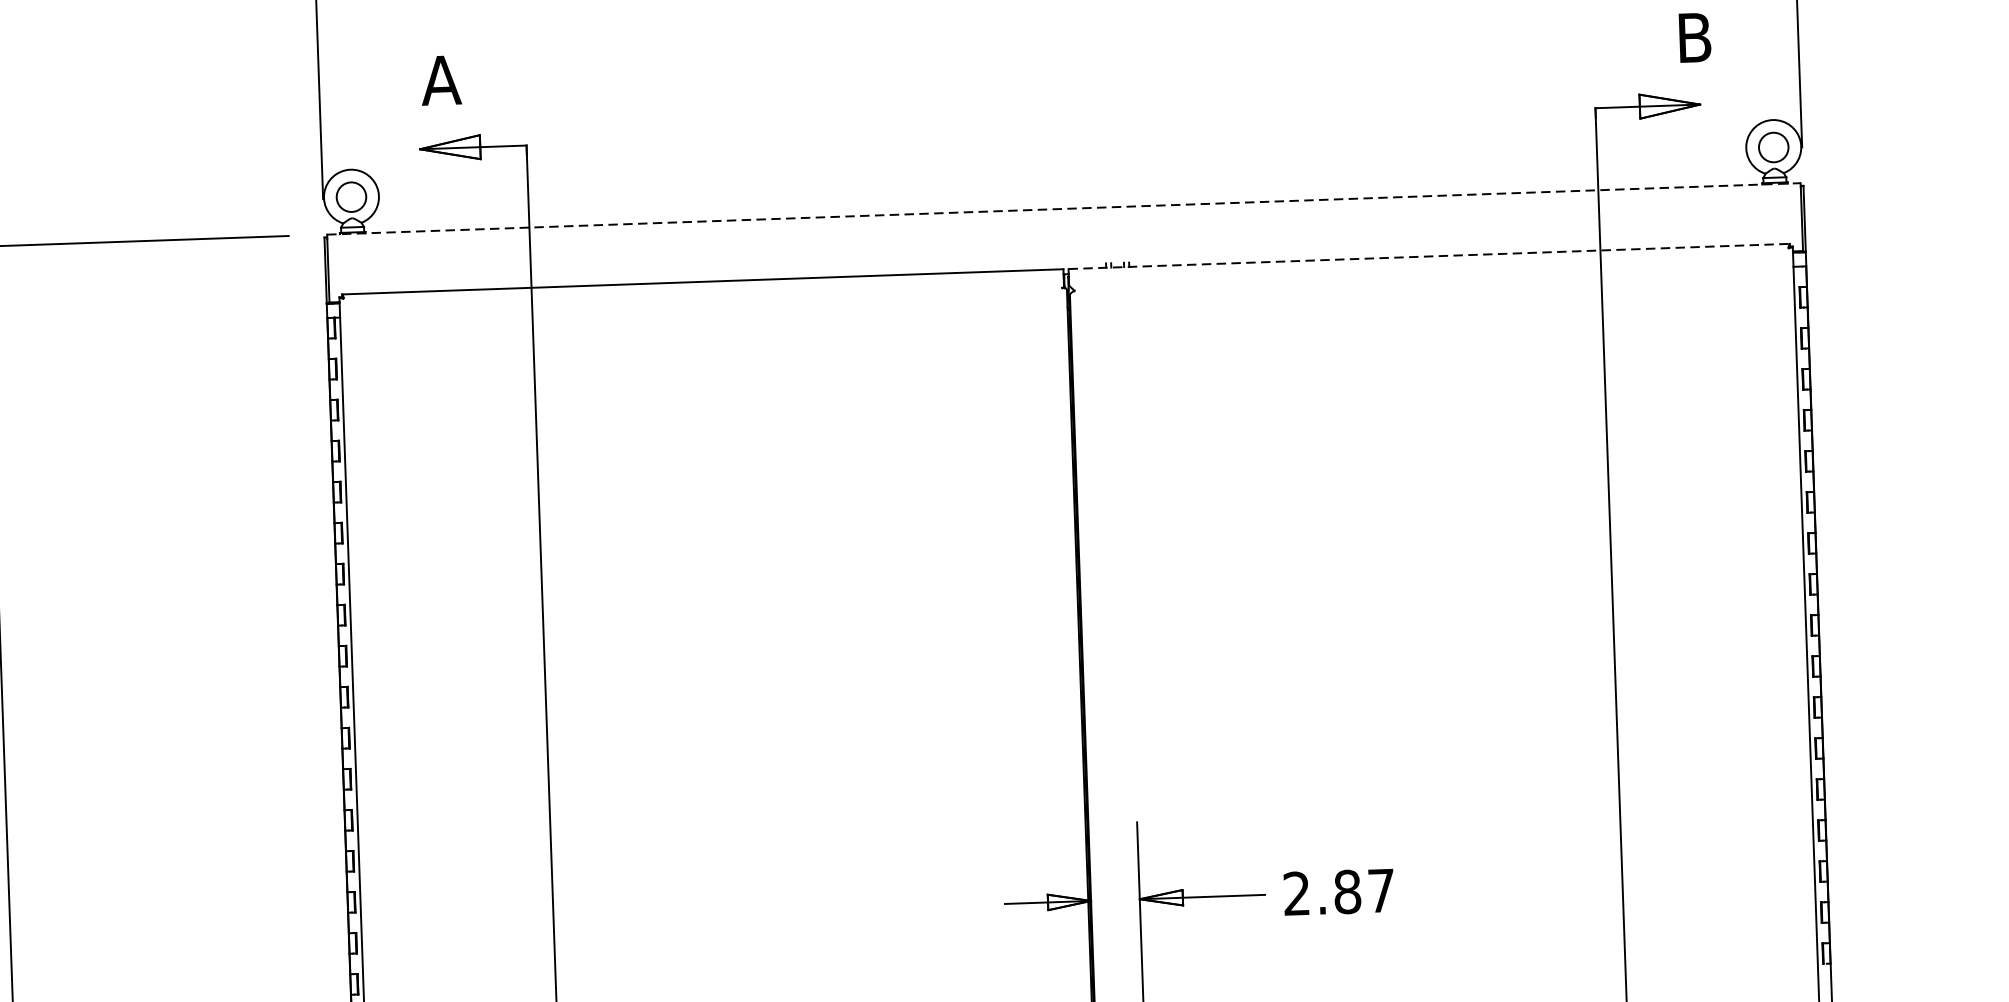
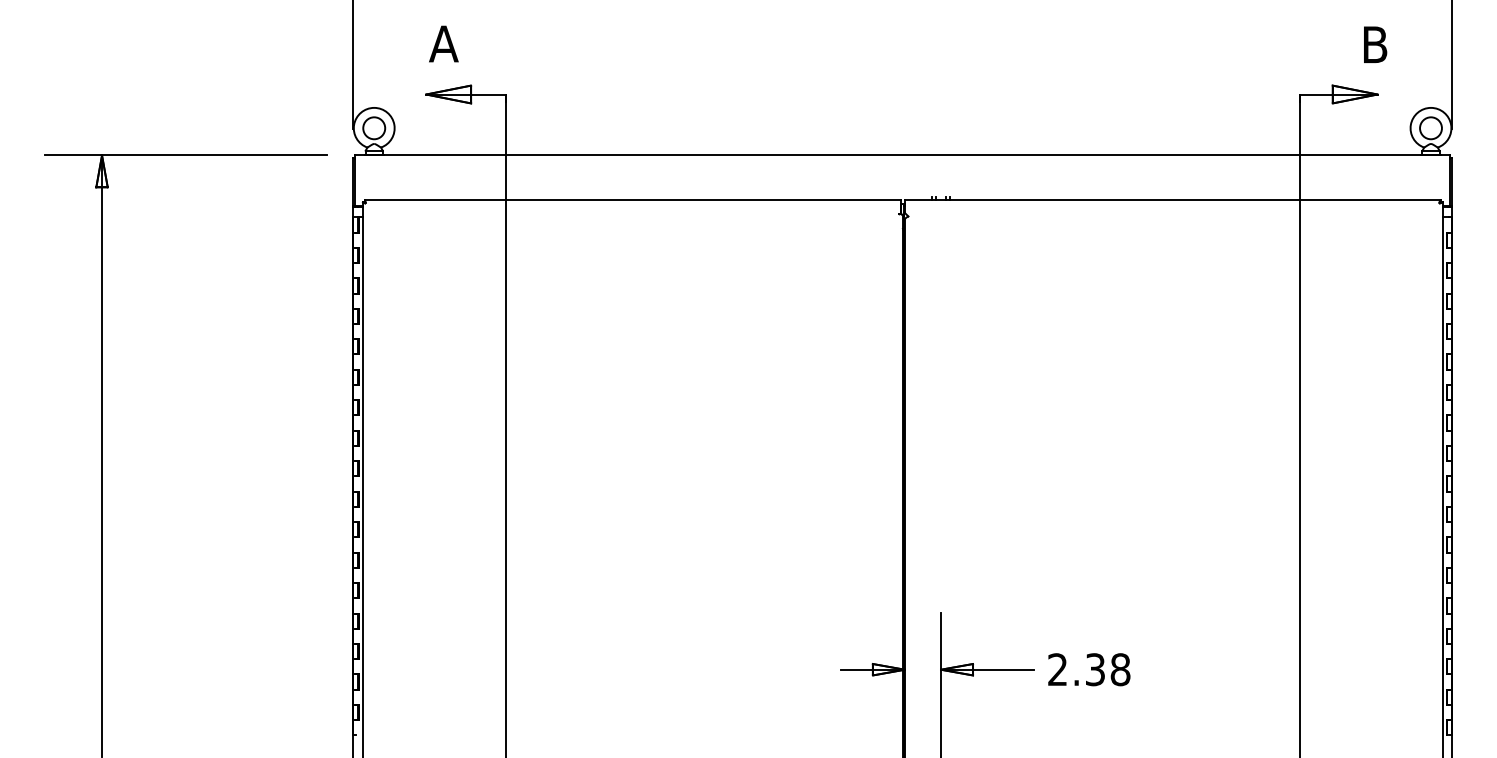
line: (1065, 208) -> (903, 155), dashed -> solid
line: (1429, 256) -> (1172, 200), dashed -> solid
text: (1363, 891) -> (1107, 669), 2.87 -> 2.38

